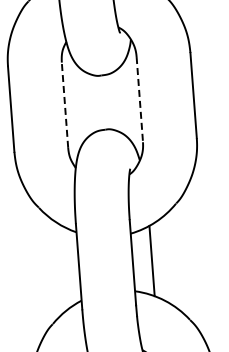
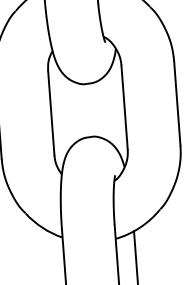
line: (139, 99) -> (124, 107), dashed -> solid
line: (65, 105) -> (51, 113), dashed -> solid

